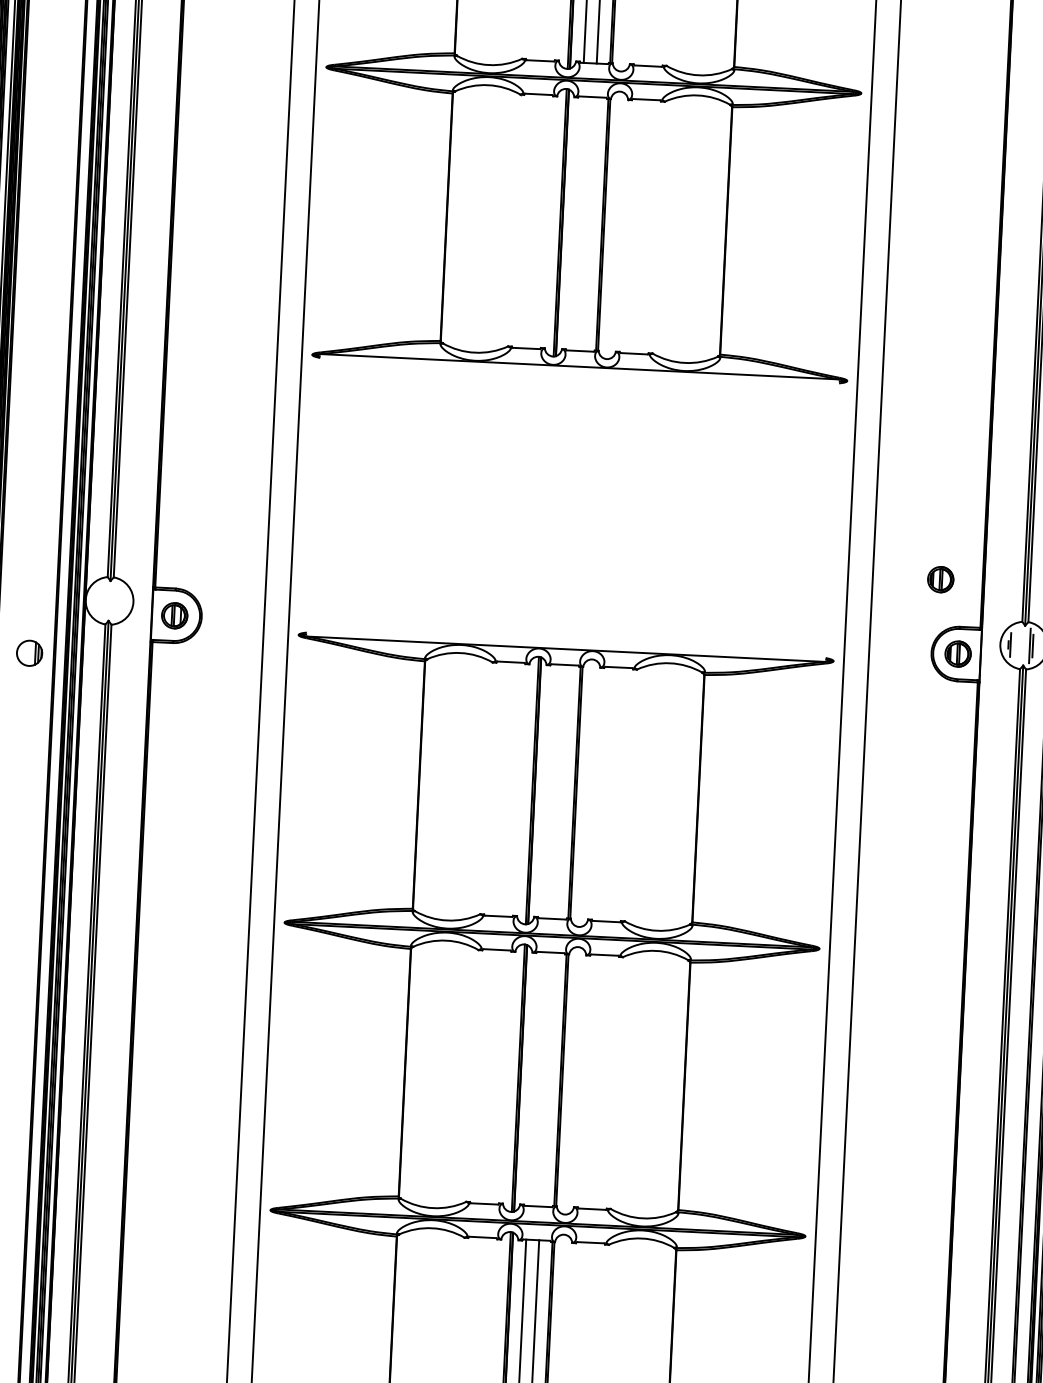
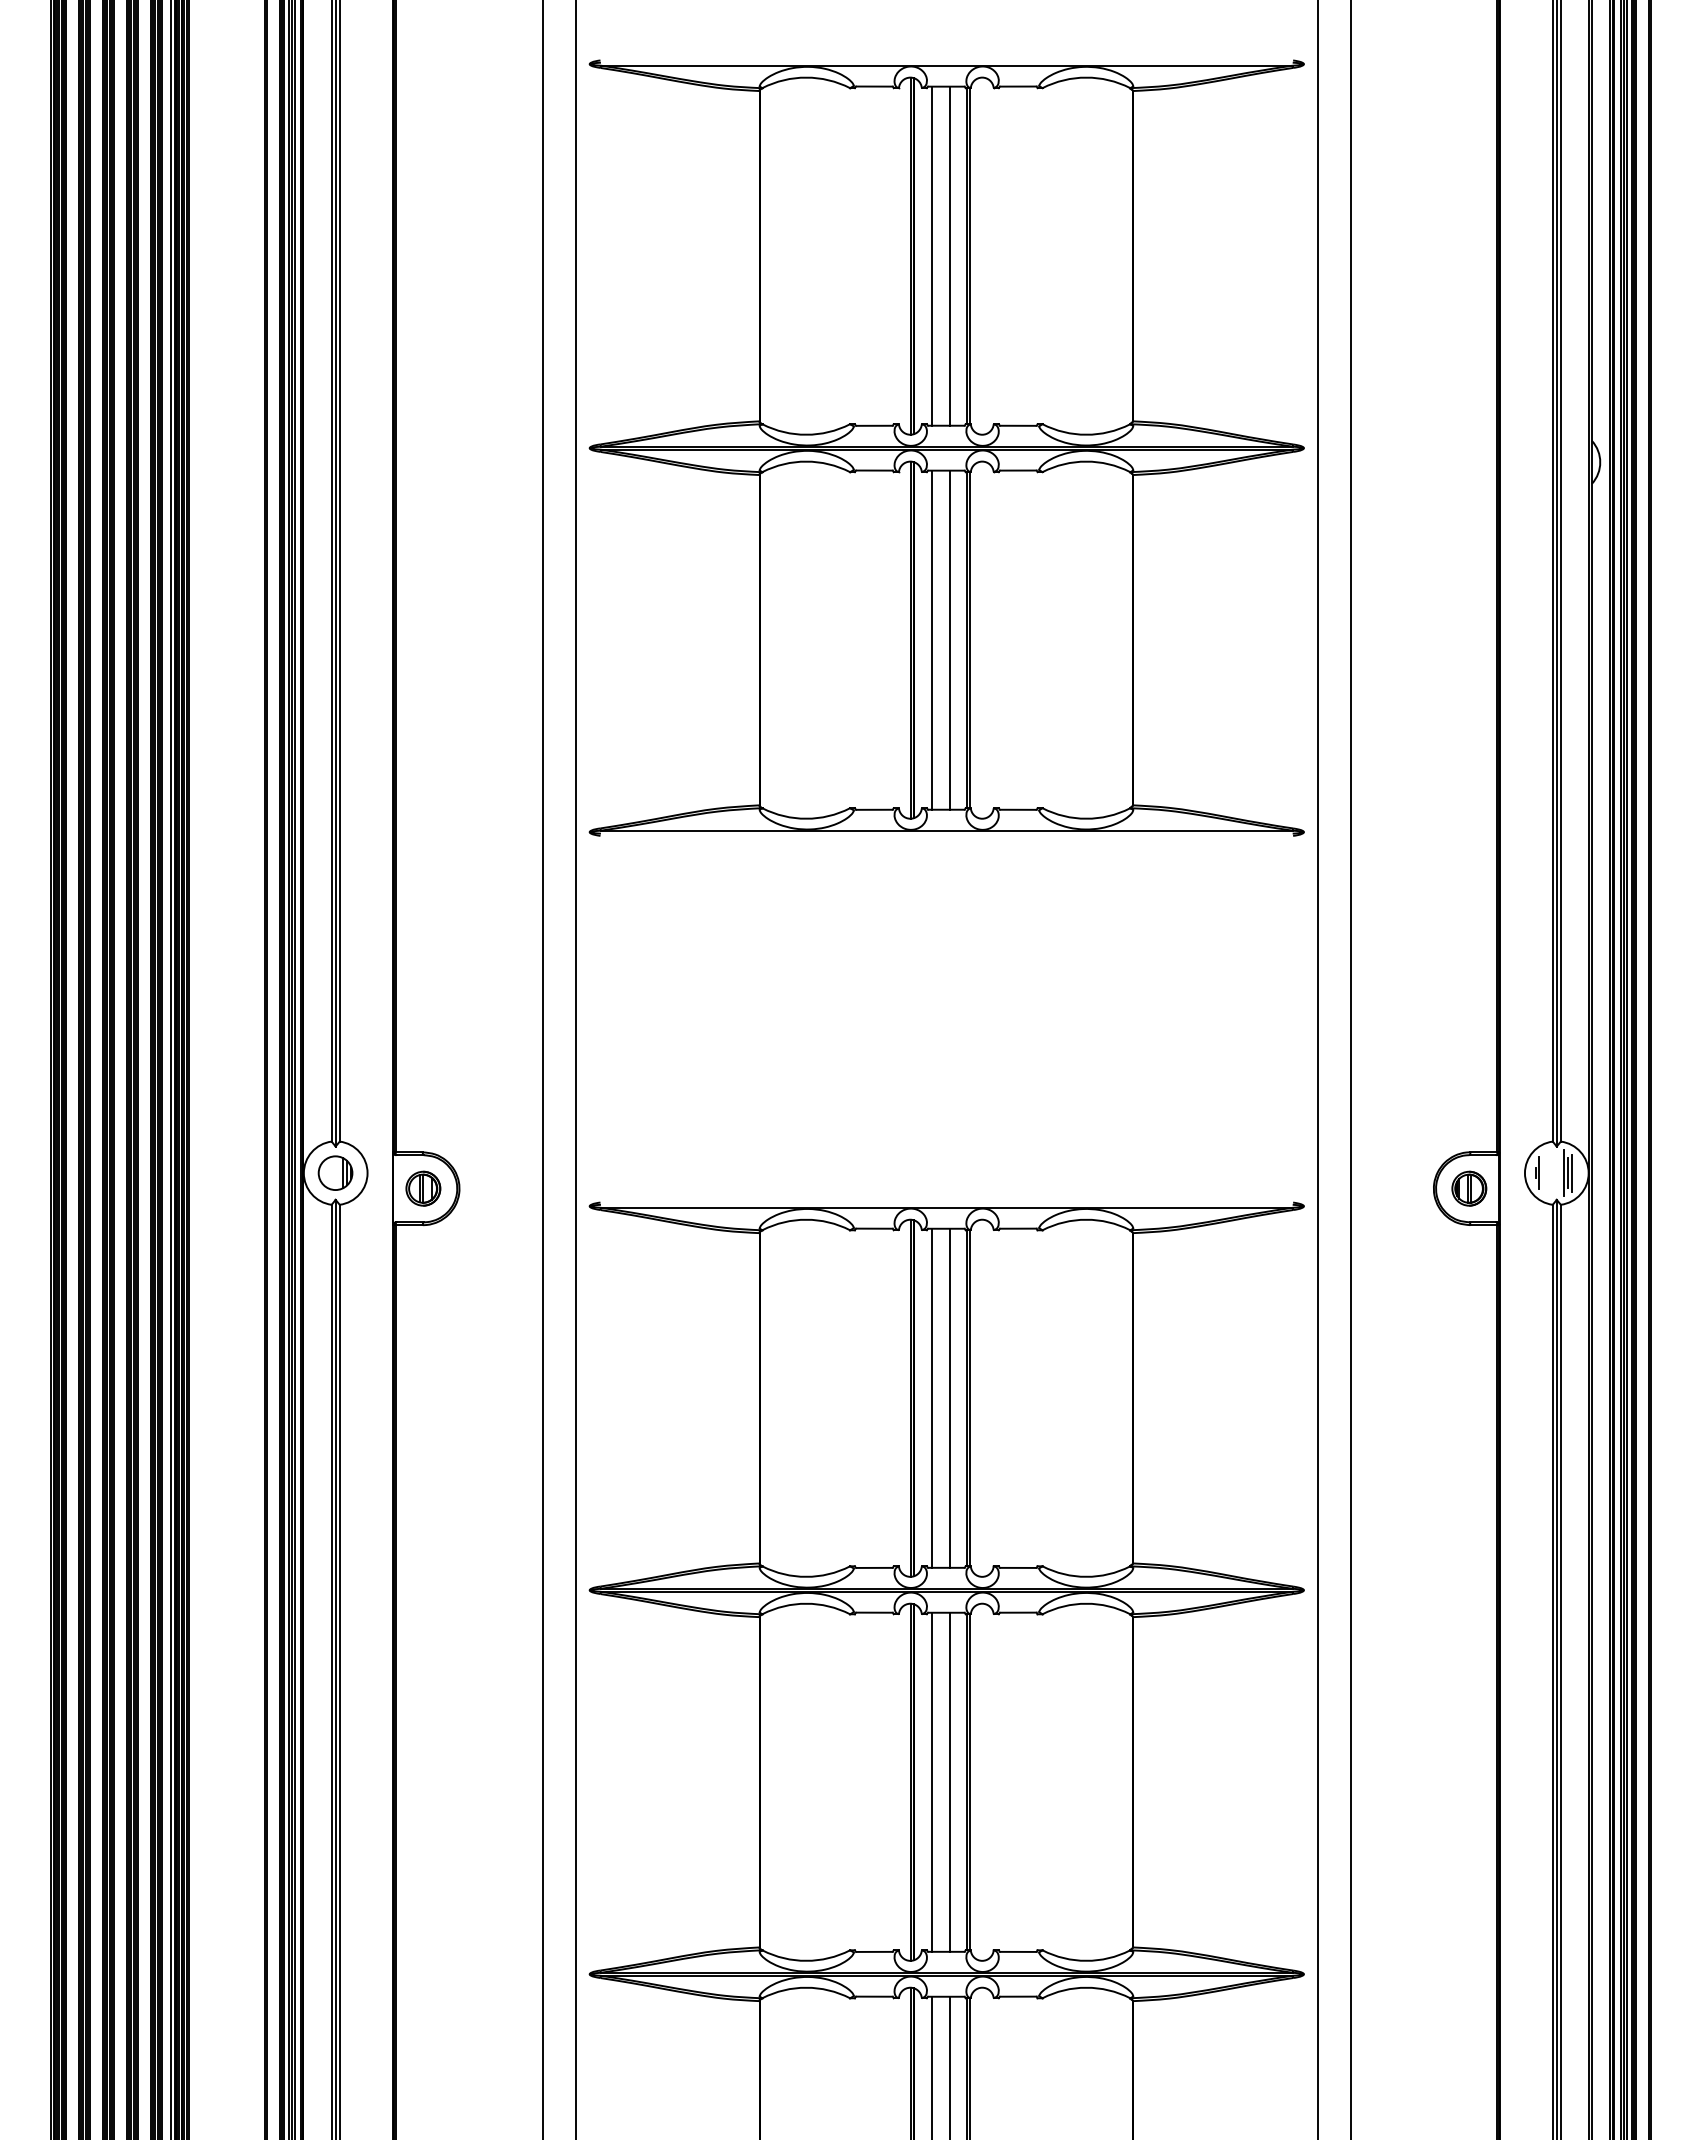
line: (576, 223) -> (932, 639), added
line: (588, 223) -> (949, 639), added
part: (940, 579) -> (1441, 1090), removed
line: (1035, 645) -> (1572, 1172), added
part: (29, 652) -> (335, 1172), moved
line: (548, 790) -> (932, 1397), added
line: (561, 791) -> (949, 1397), added
line: (534, 1078) -> (932, 1781), added
line: (547, 1079) -> (949, 1781), added

